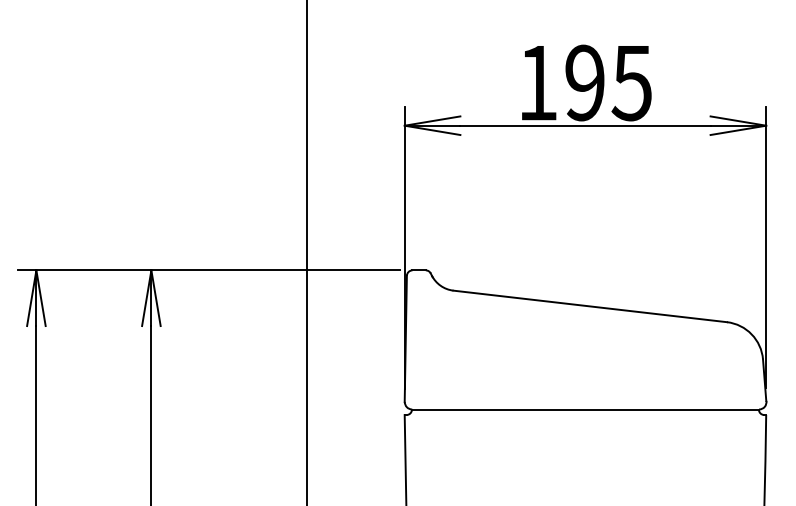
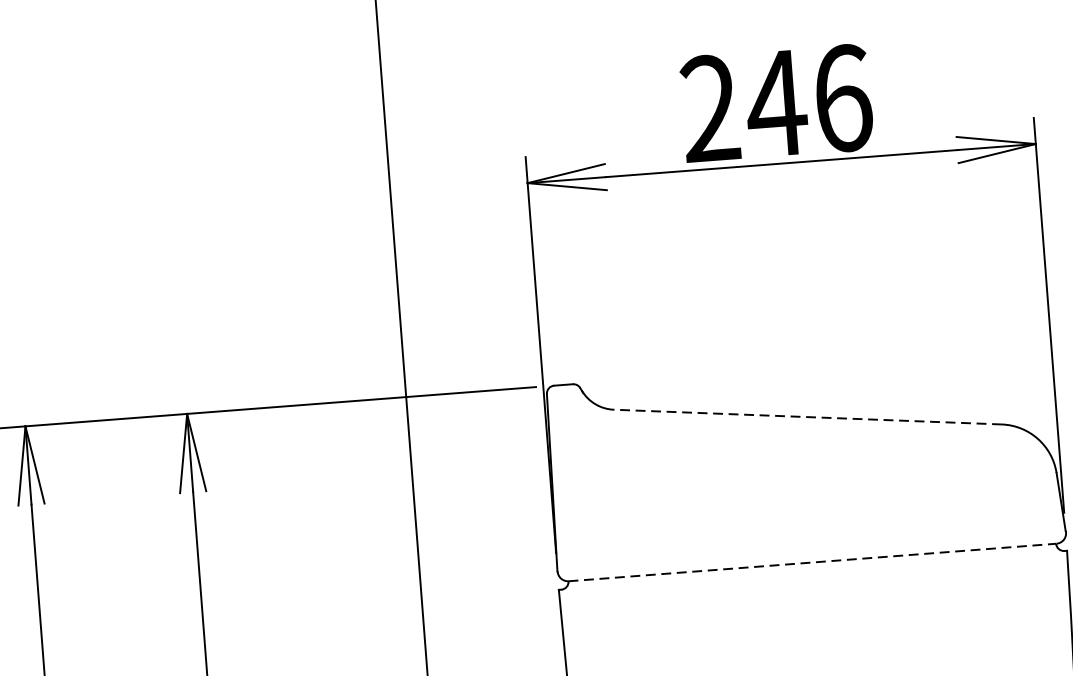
text: (585, 82) -> (777, 102), 195 -> 246
line: (590, 306) -> (808, 417), solid -> dashed
line: (585, 409) -> (812, 562), solid -> dashed

